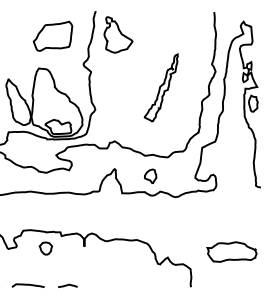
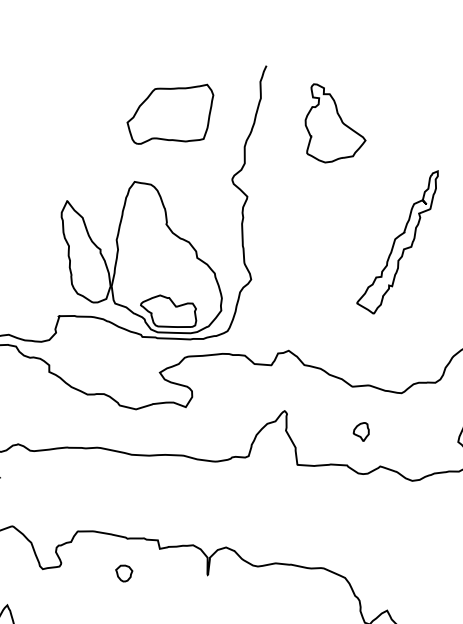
part: (118, 34) -> (336, 123), moved
part: (150, 175) -> (361, 430), size x0.6
part: (45, 248) -> (123, 573), size x0.6

